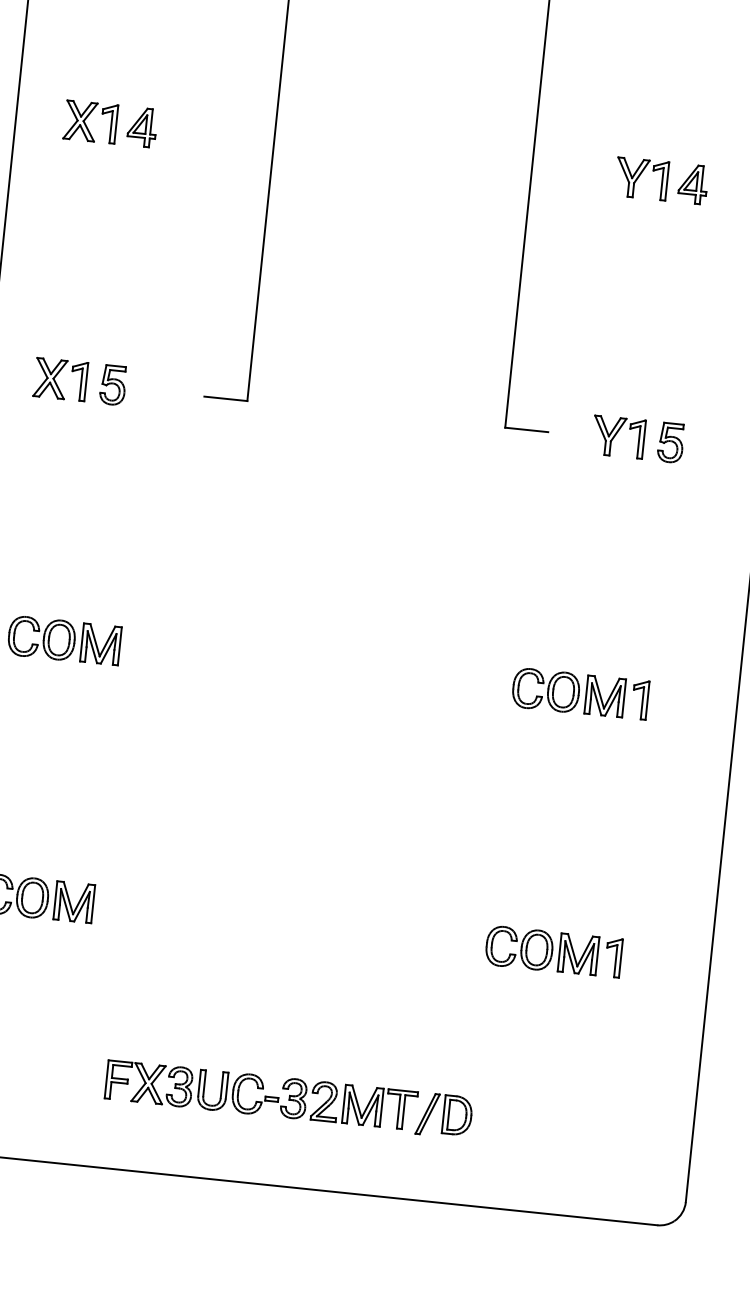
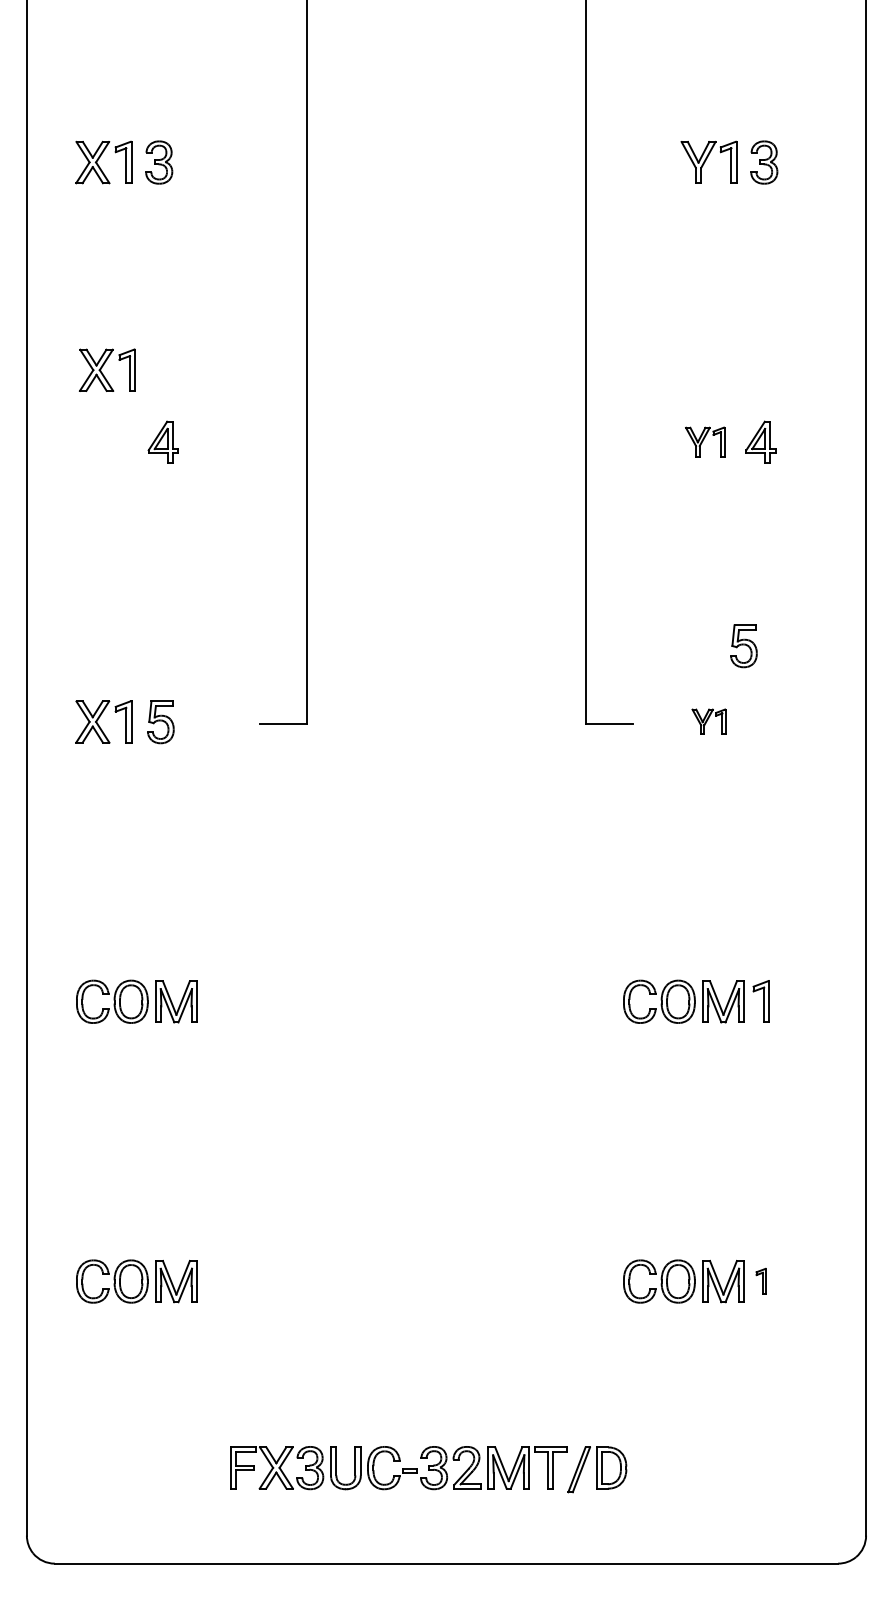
part: (89, 121) -> (106, 369), moved
part: (641, 178) -> (704, 441), size x0.7
part: (618, 436) -> (708, 721), size x0.6
part: (670, 443) -> (743, 646), moved
part: (612, 956) -> (760, 1280), size x0.6

